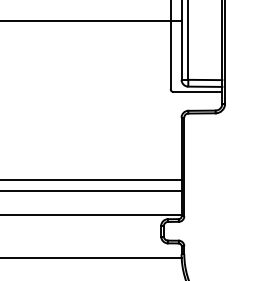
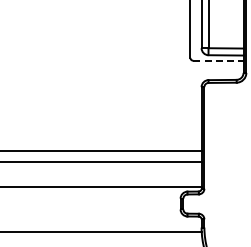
line: (198, 91) -> (219, 60), solid -> dashed

